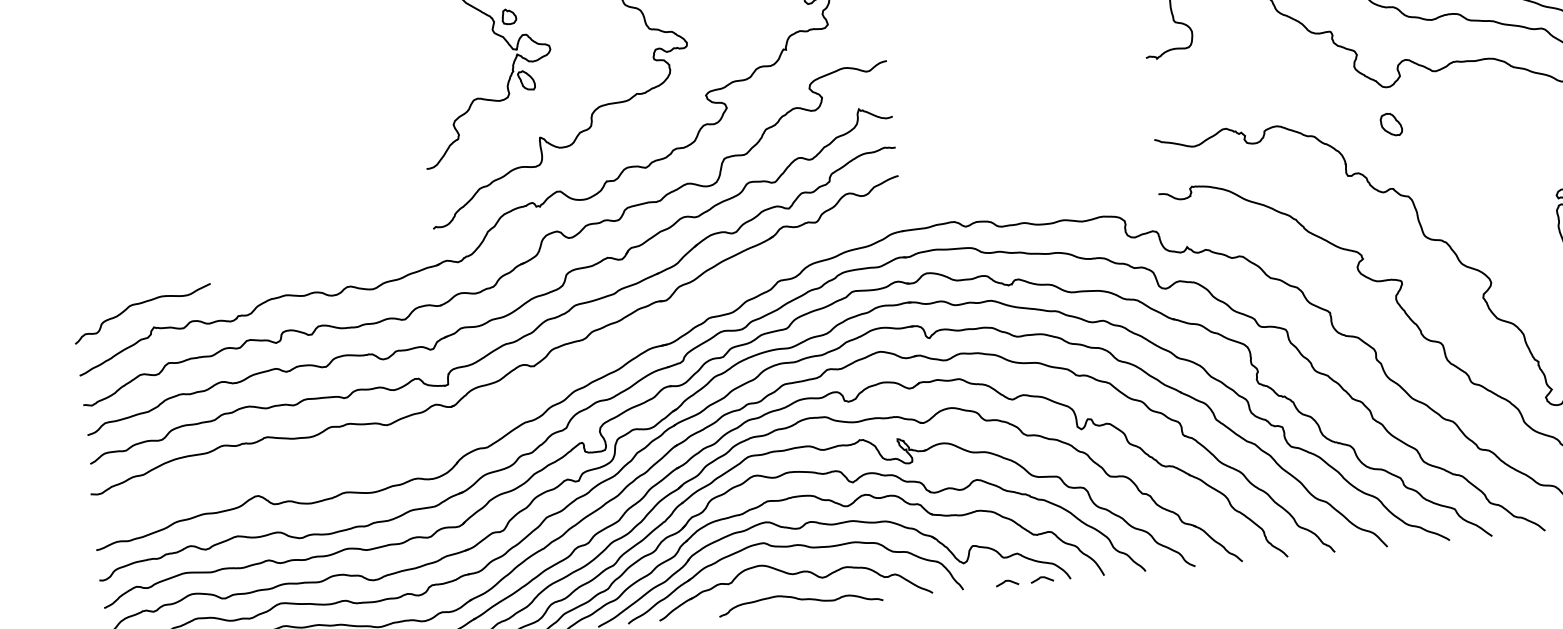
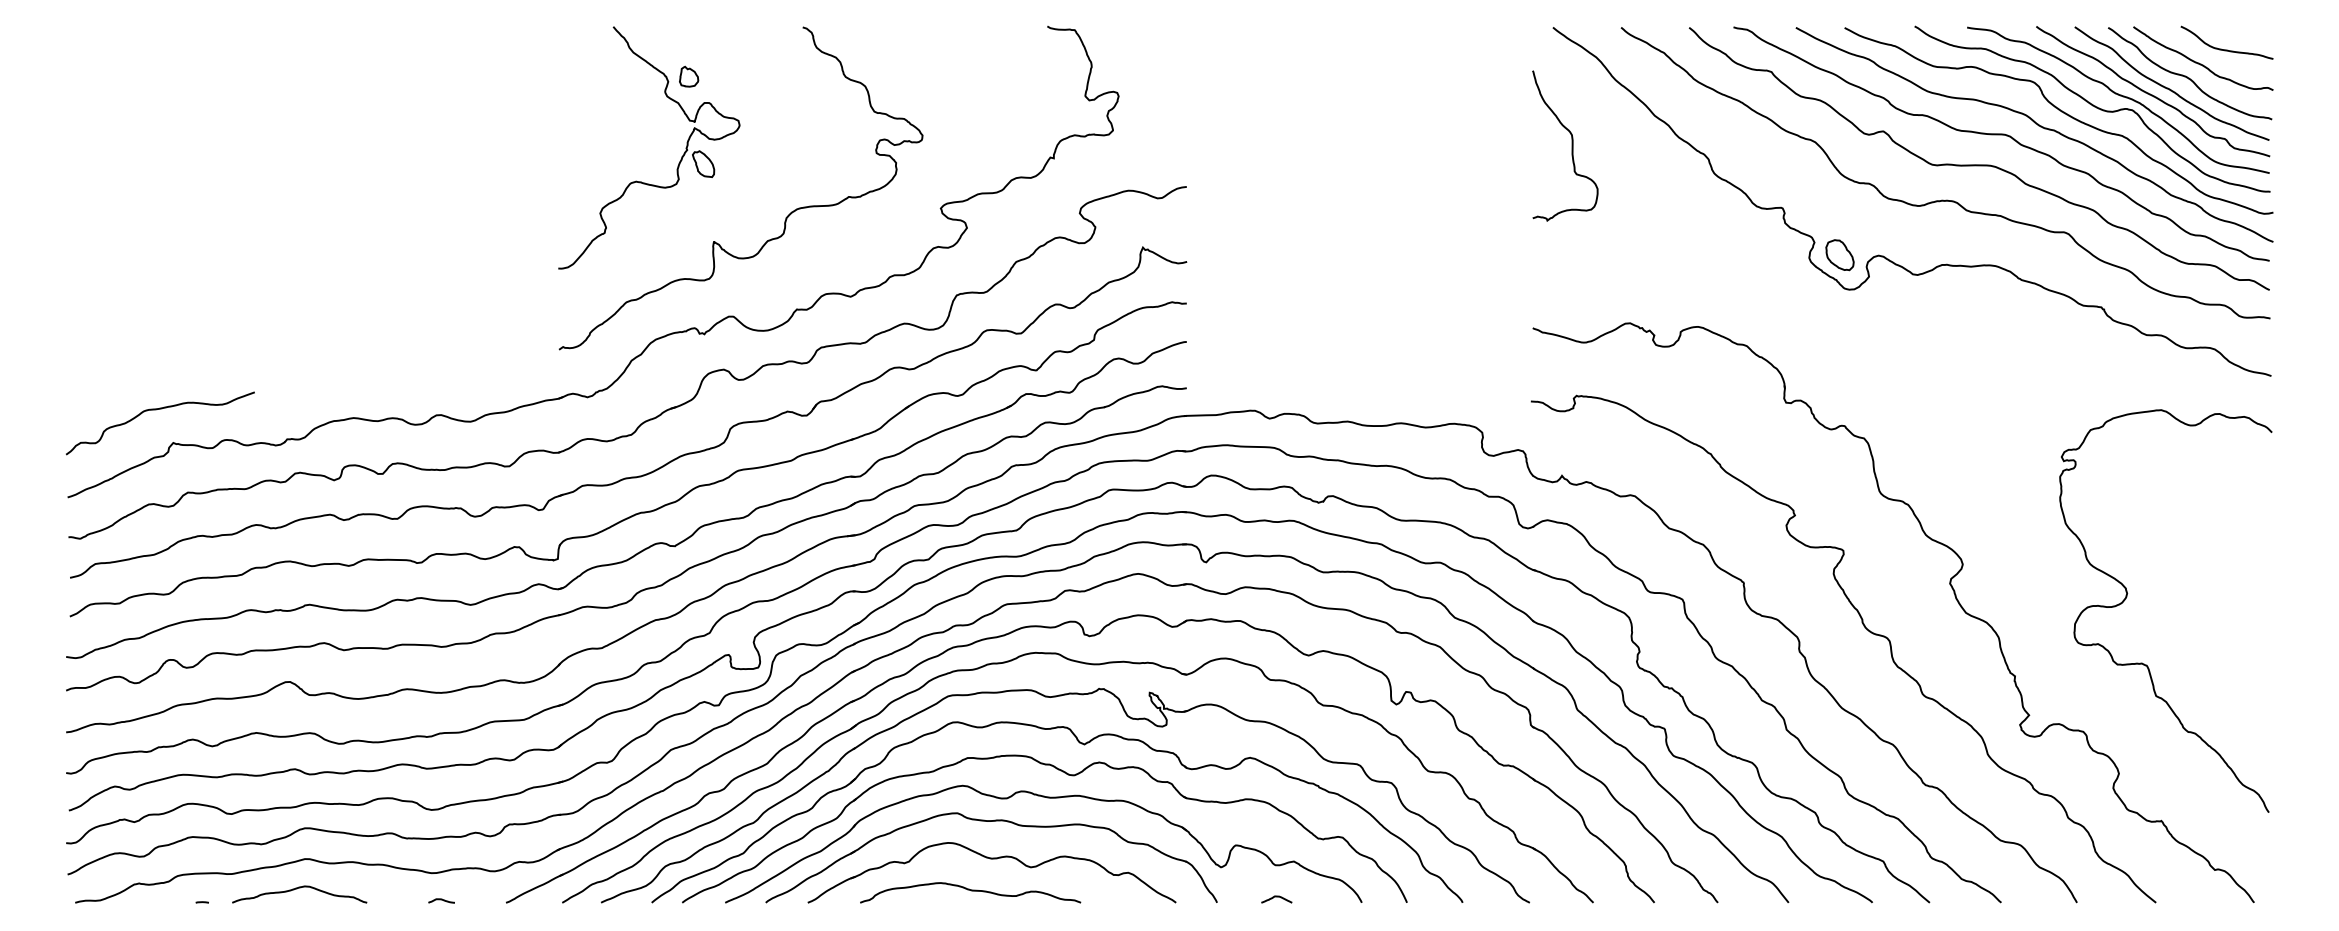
part: (1391, 124) -> (1839, 255), moved
part: (514, 399) -> (644, 588), added
curve: (1041, 578) -> (1323, 897), removed
curve: (801, 600) -> (971, 891), moved

